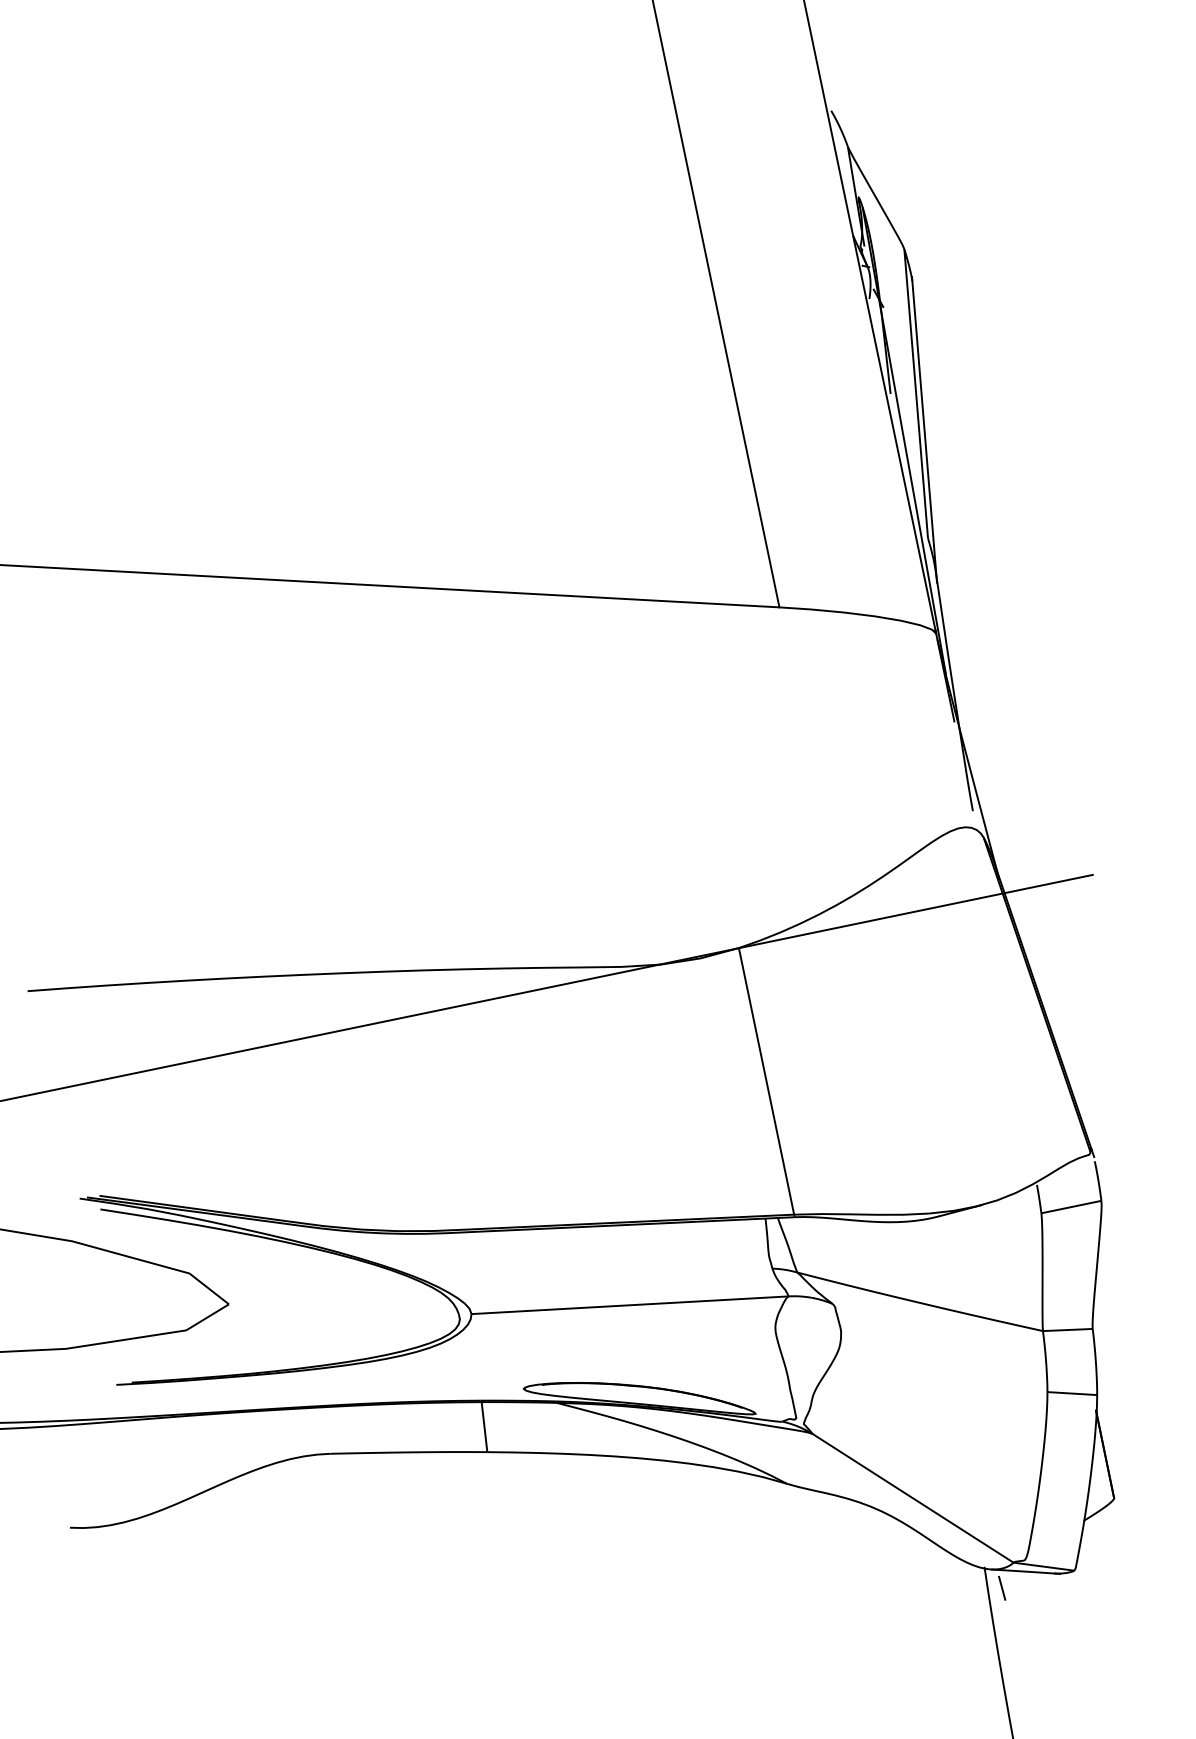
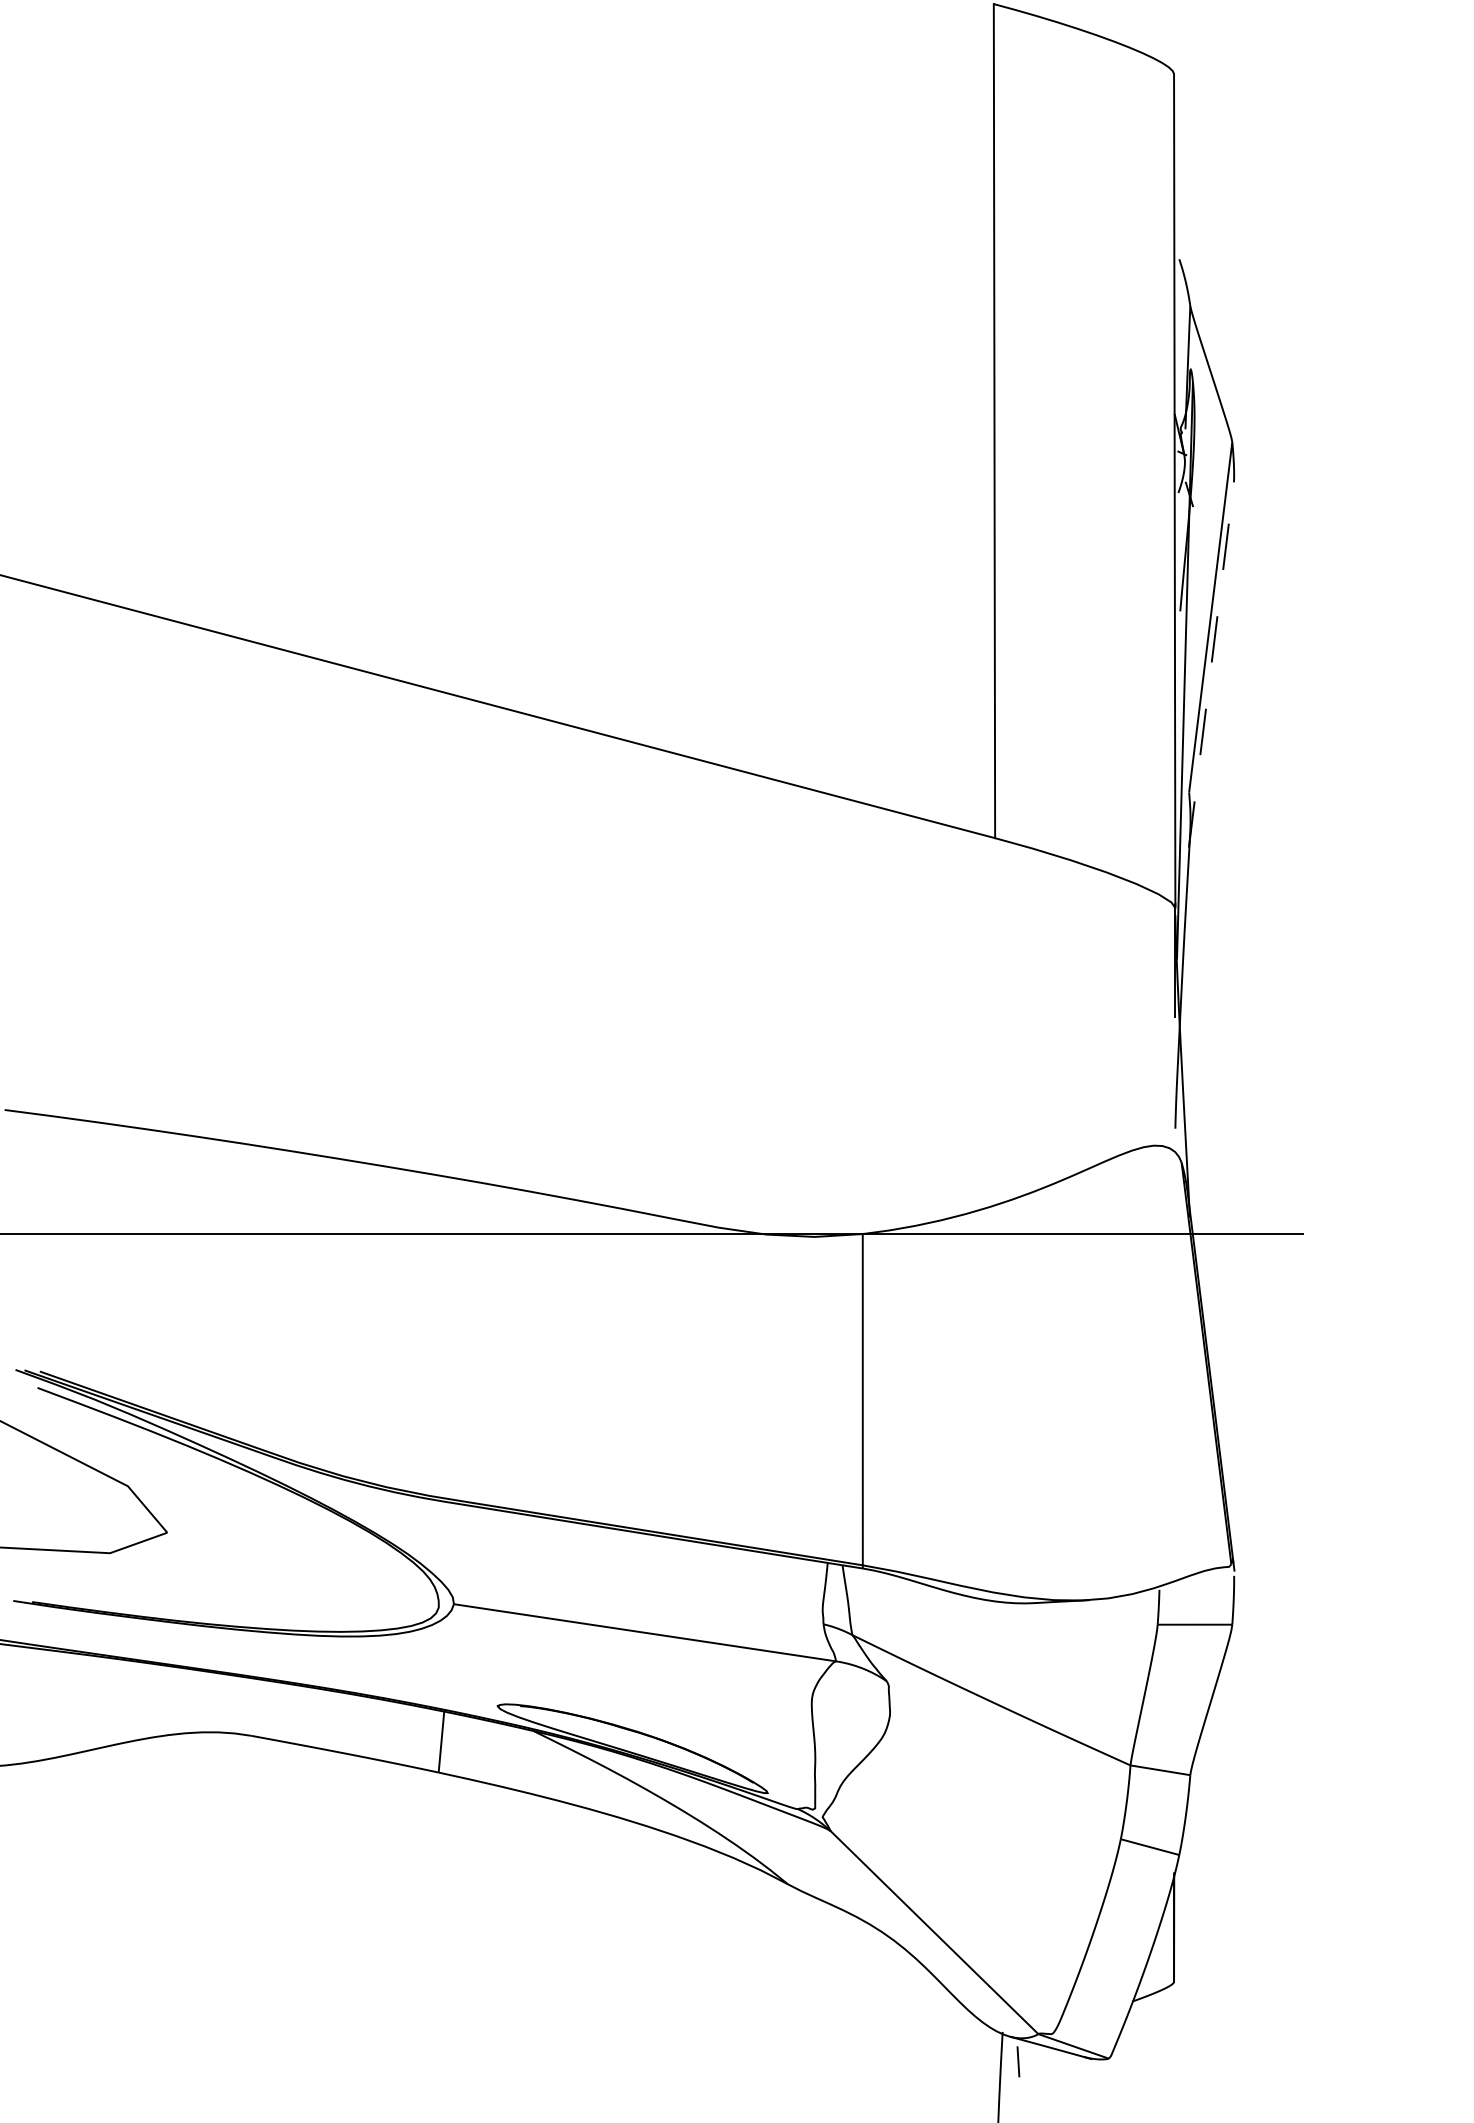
line: (924, 429) -> (1211, 662), solid -> dashed

